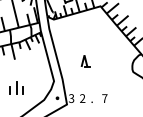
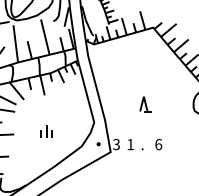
part: (85, 61) -> (145, 104), moved
part: (16, 88) -> (46, 131), size x0.71
text: (82, 97) -> (130, 143), 2 -> 1
text: (104, 98) -> (158, 144), 7 -> 6

